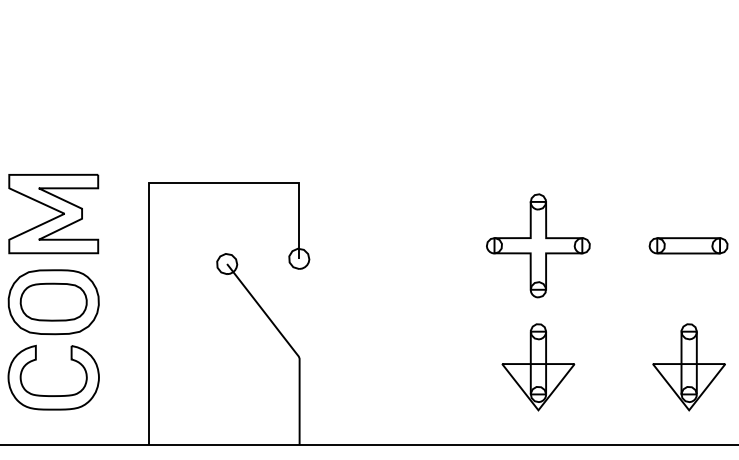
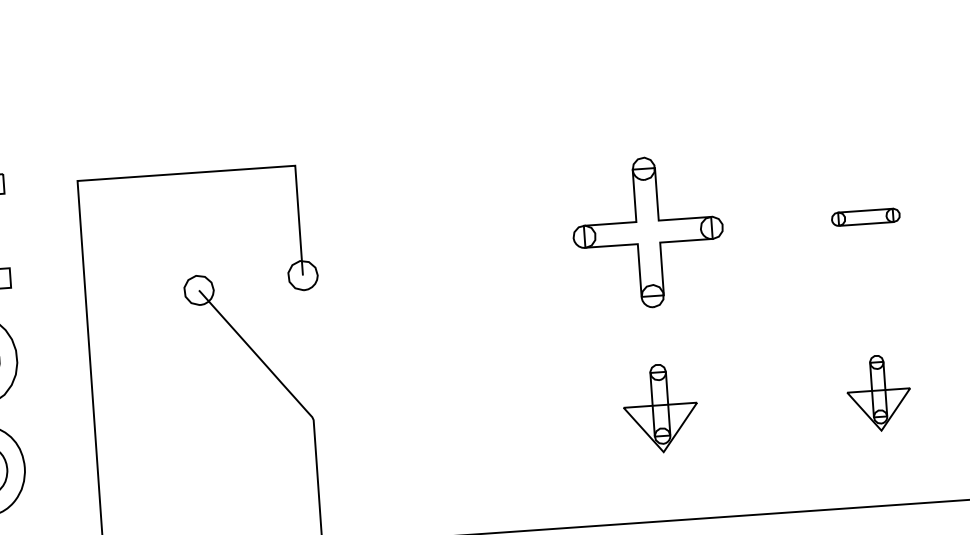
part: (688, 245) -> (865, 216), size x0.6
part: (538, 367) -> (660, 408), size x0.7
part: (688, 367) -> (878, 393), size x0.6

